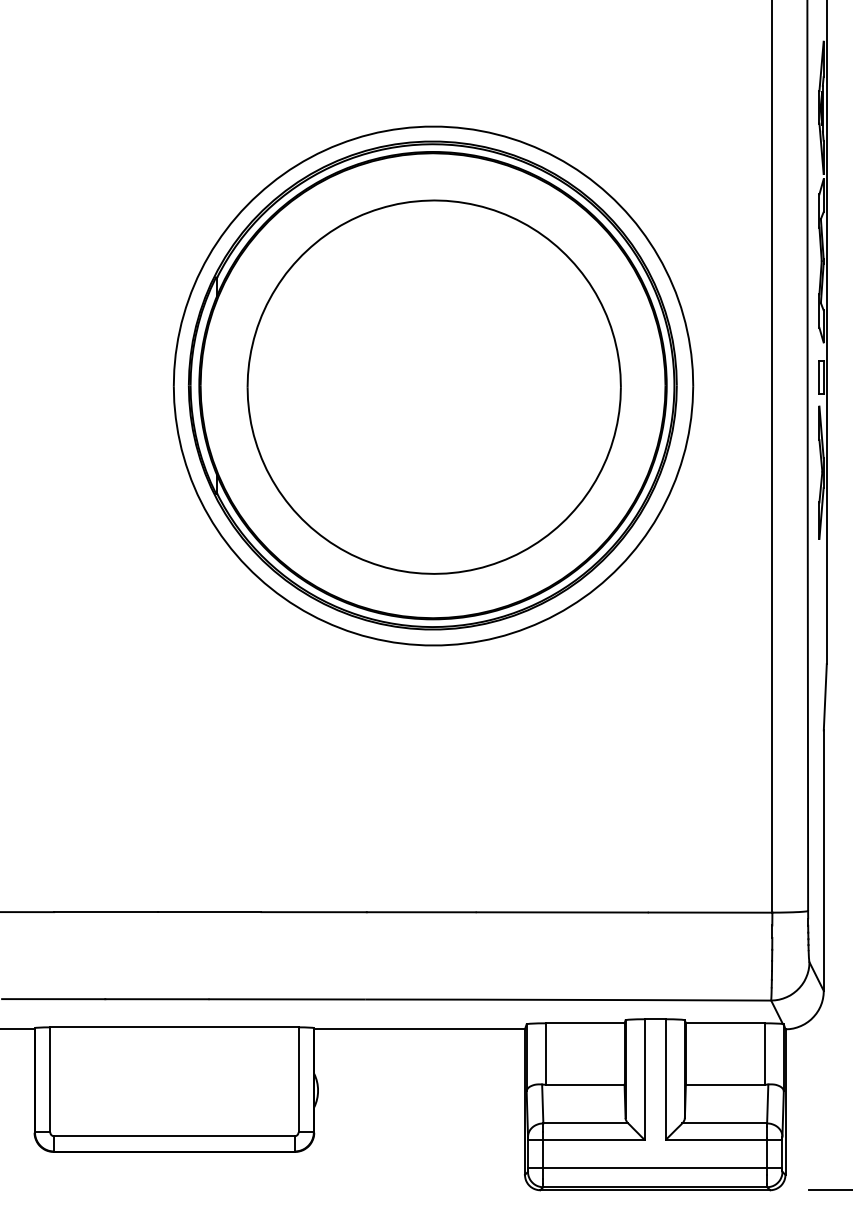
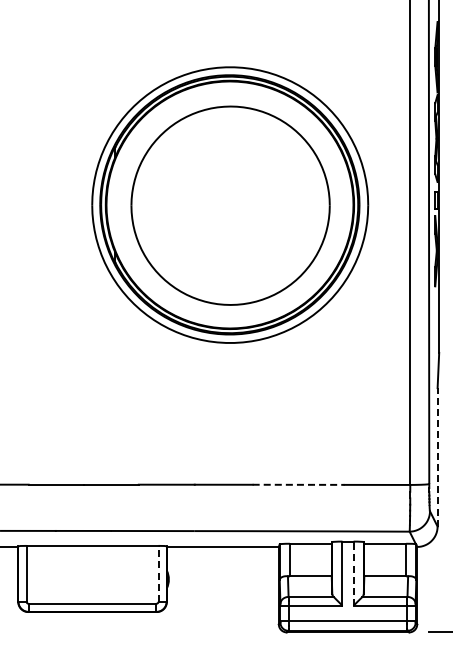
line: (823, 859) -> (437, 456), solid -> dashed
line: (563, 911) -> (299, 484), solid -> dashed
line: (298, 1079) -> (158, 573), solid -> dashed
line: (665, 1079) -> (353, 573), solid -> dashed

